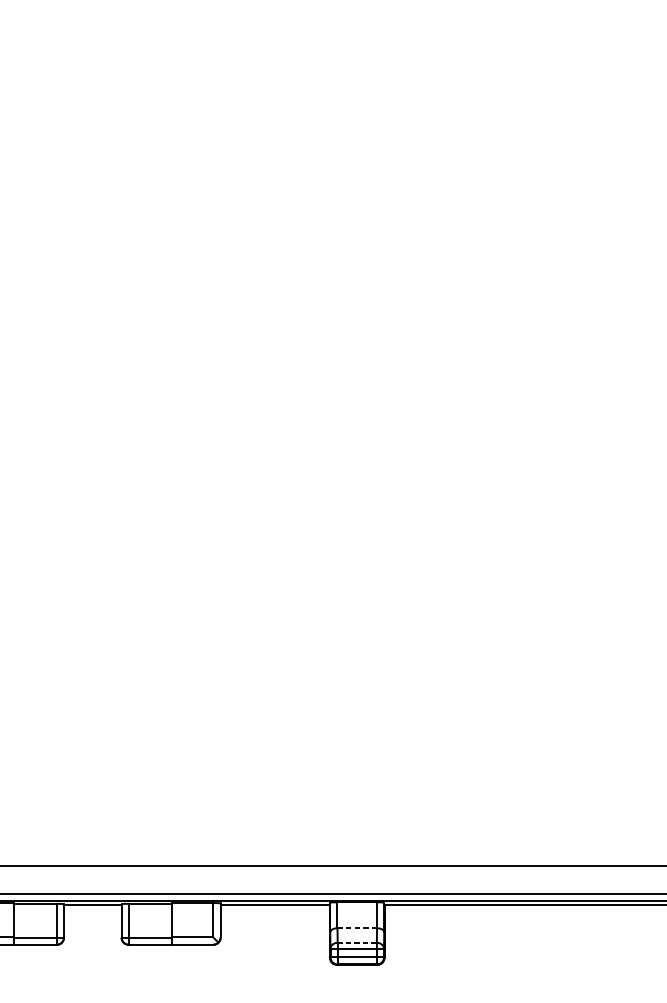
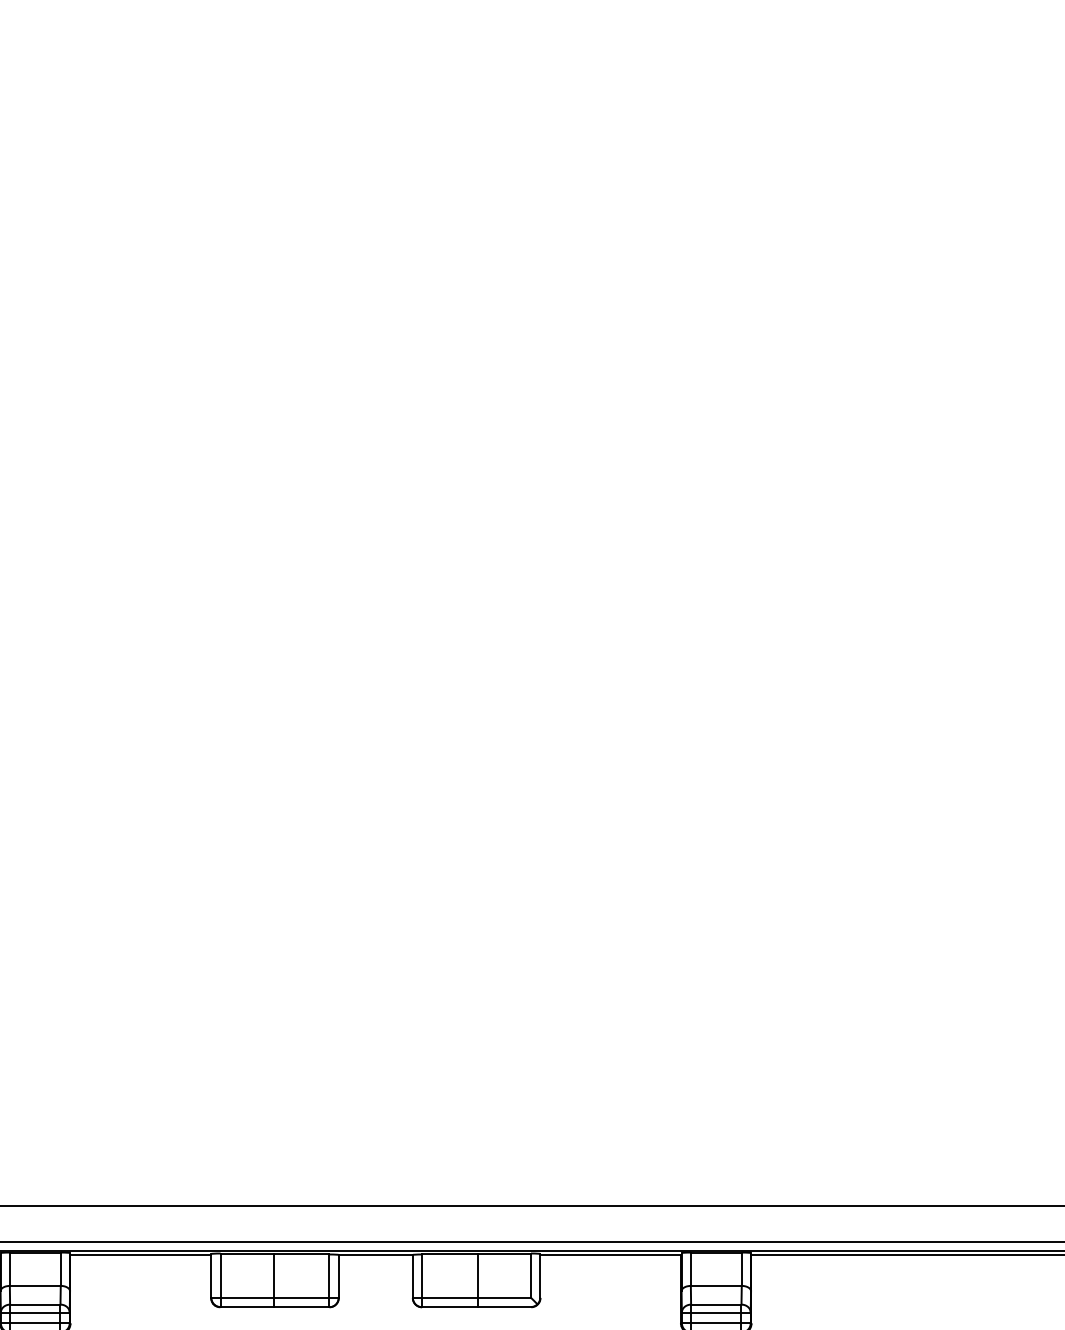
line: (357, 927) -> (716, 1285), dashed -> solid
line: (356, 942) -> (715, 1304), dashed -> solid

